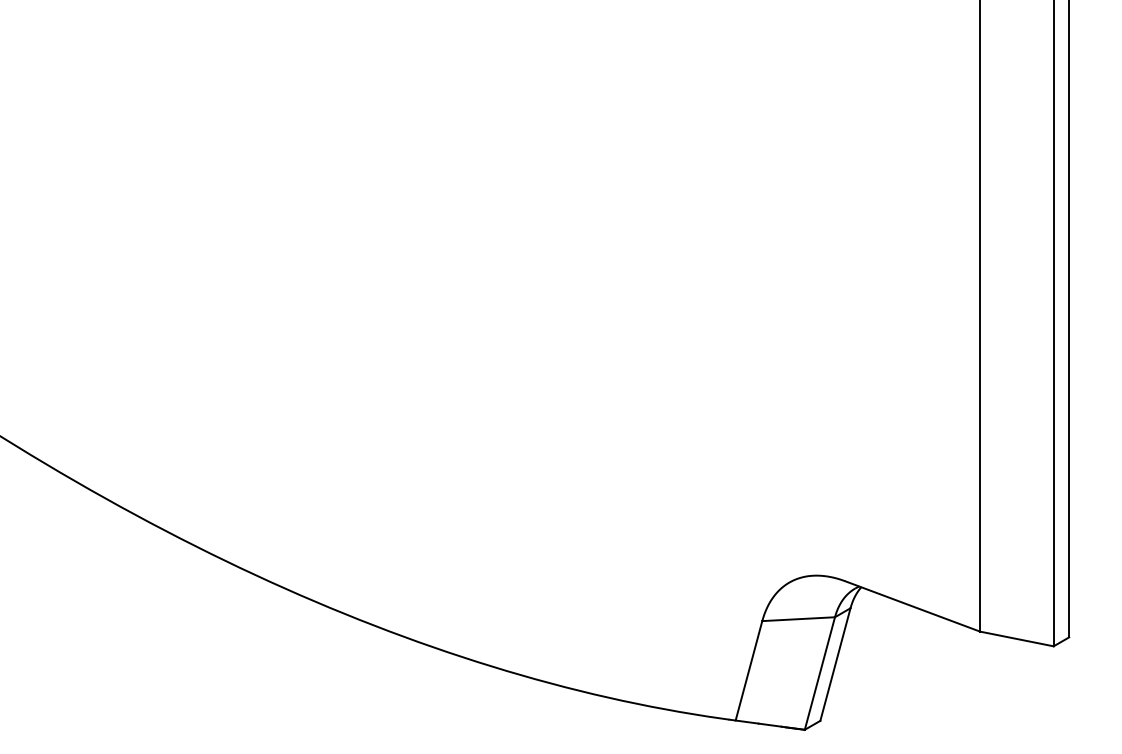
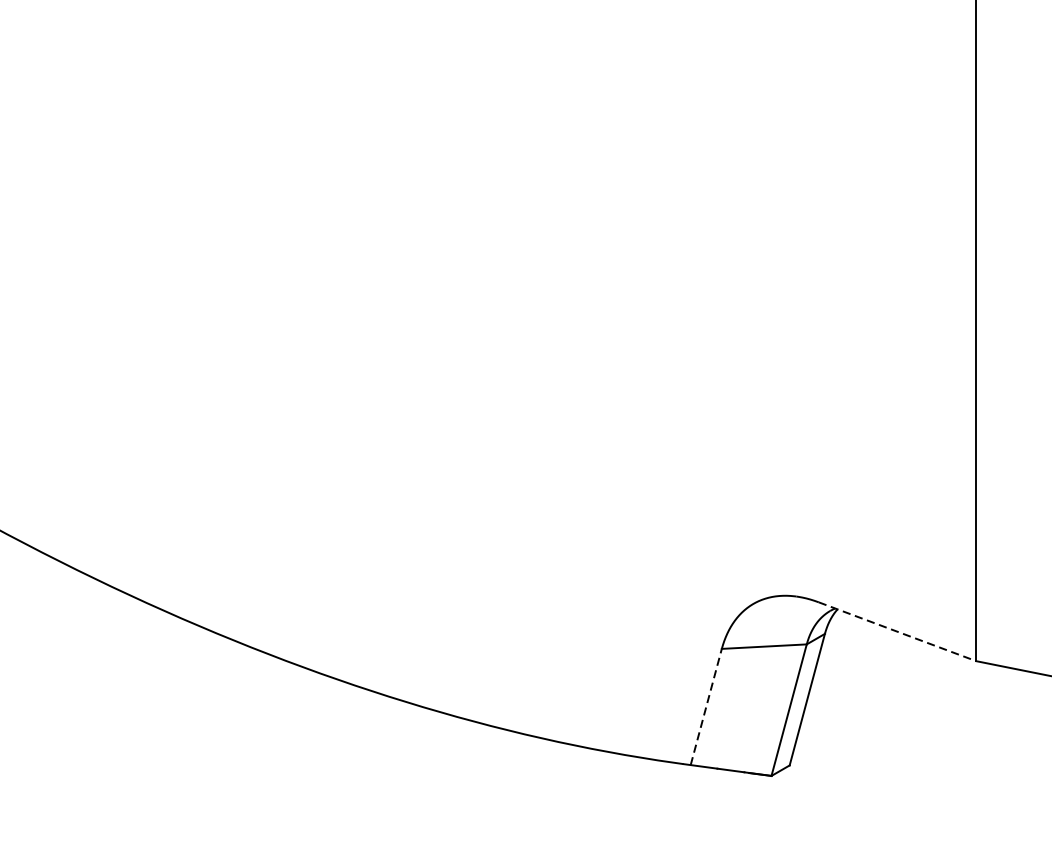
line: (912, 606) -> (897, 631), solid -> dashed
line: (749, 670) -> (706, 706), solid -> dashed

